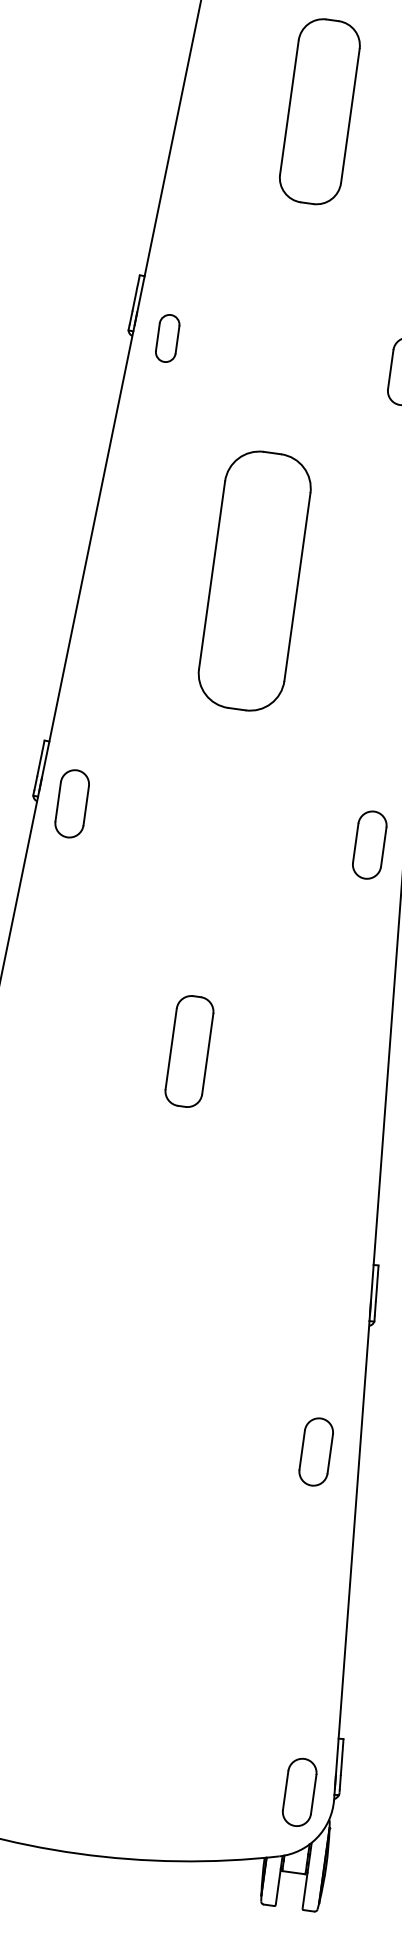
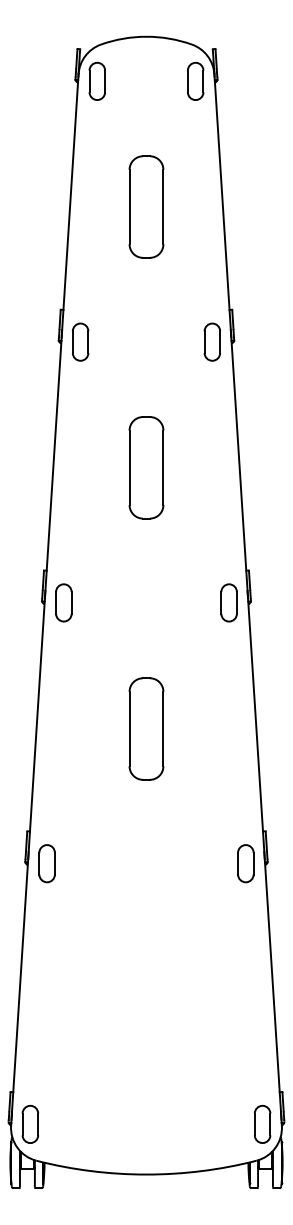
part: (167, 337) -> (80, 341), size x1.43
part: (254, 580) -> (146, 467), size x0.71
part: (189, 1050) -> (146, 728), size x1.67
part: (315, 1451) -> (245, 863), moved

